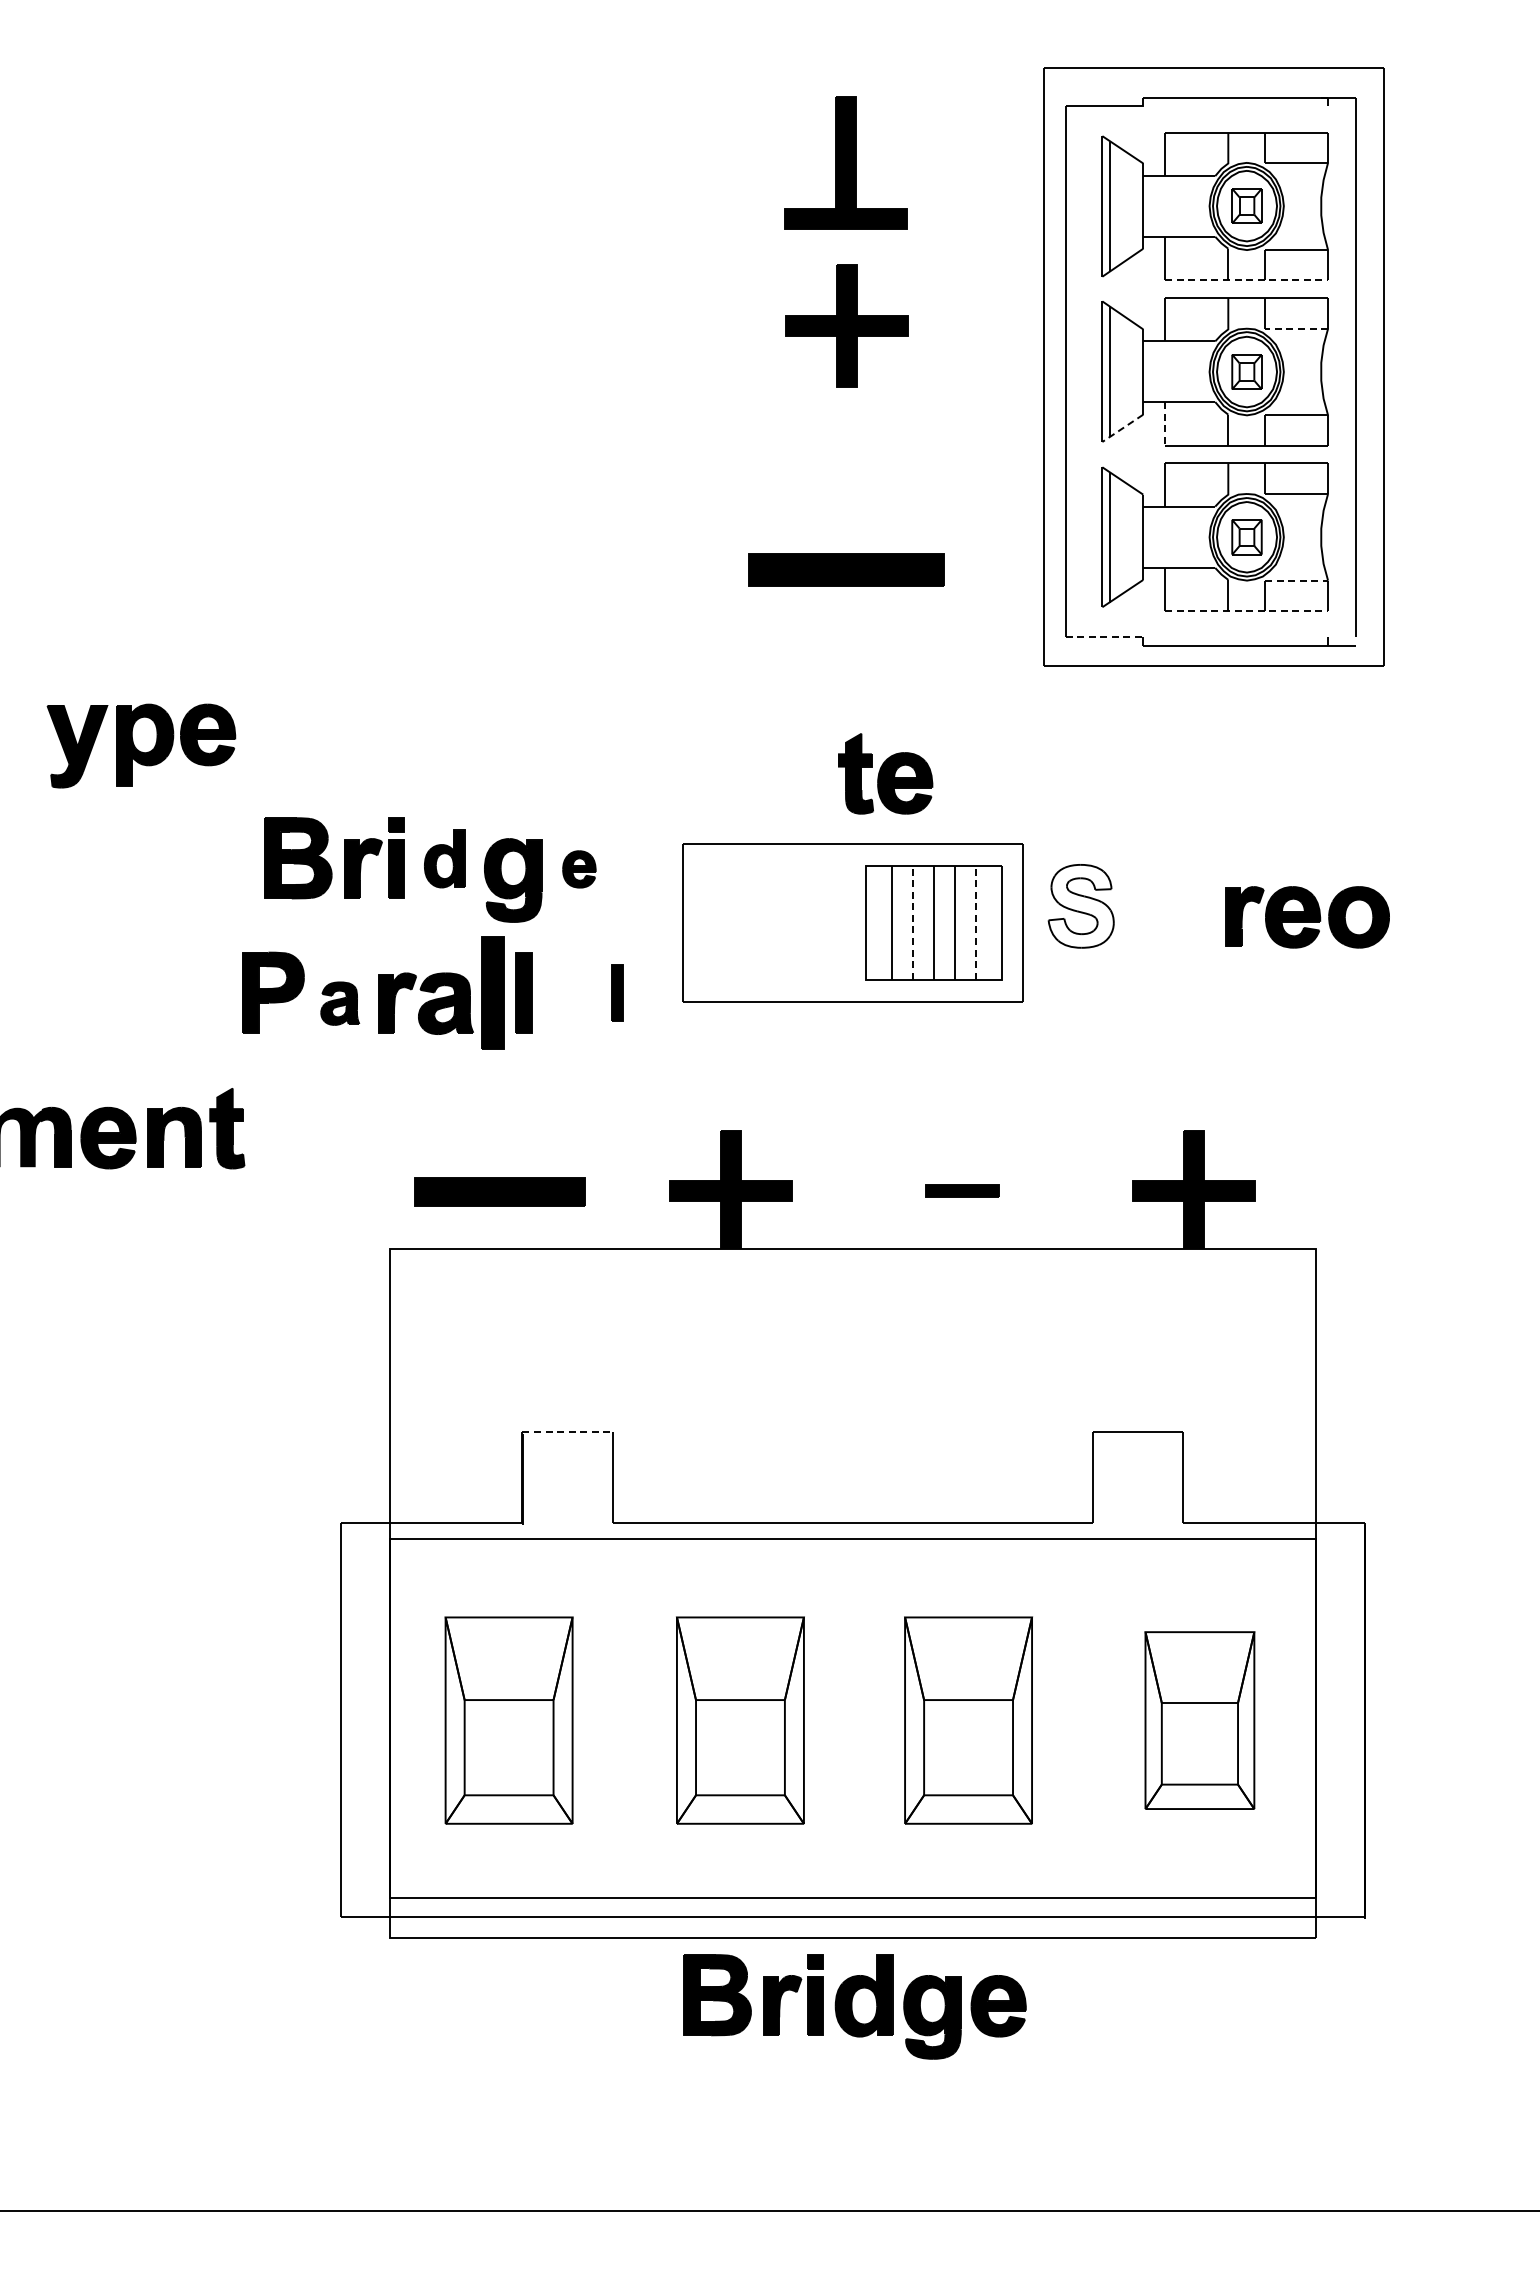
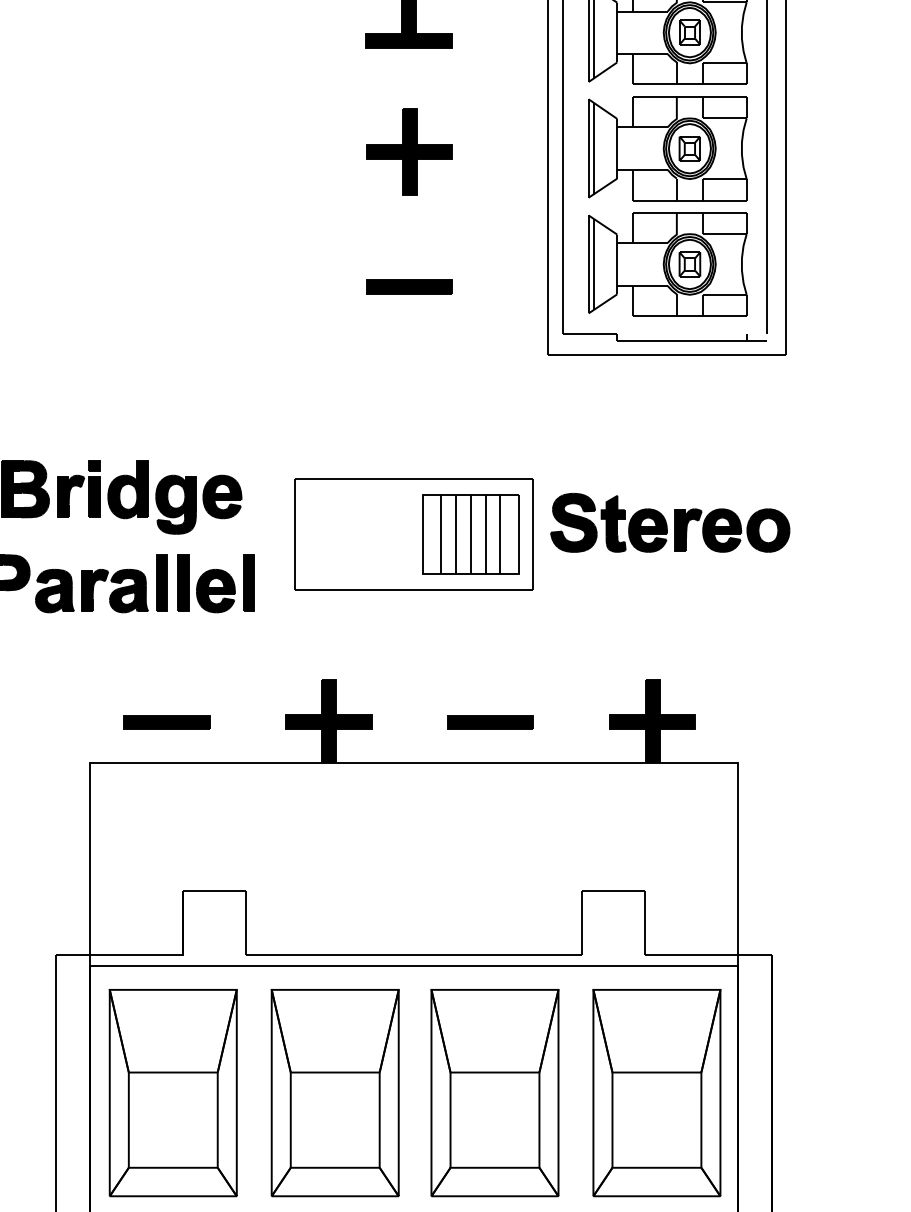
line: (1247, 280) -> (690, 84), dashed -> solid
part: (846, 325) -> (409, 151), moved
line: (1296, 328) -> (724, 118), dashed -> solid
line: (1165, 424) -> (632, 185), dashed -> solid
line: (1122, 428) -> (602, 188), dashed -> solid
part: (845, 568) -> (408, 286), size x0.62
line: (1297, 580) -> (725, 294), dashed -> solid
line: (1247, 611) -> (690, 316), dashed -> solid
line: (1104, 637) -> (590, 334), dashed -> solid
part: (885, 773) -> (634, 523), moved
part: (444, 858) -> (128, 489), size x1.43
part: (579, 869) -> (222, 497), size x1.67
fill: (1080, 905) -> (573, 522), added
line: (912, 922) -> (455, 534), dashed -> solid
line: (976, 922) -> (500, 534), dashed -> solid
part: (492, 992) -> (161, 583), size x0.71
part: (617, 992) -> (249, 583), size x1.43
part: (340, 1003) -> (55, 590), size x1.43
part: (570, 1003) -> (216, 590), added
part: (499, 1190) -> (166, 721), size x0.71
part: (962, 1190) -> (490, 721), size x1.67
line: (568, 1432) -> (214, 891), dashed -> solid
part: (508, 1720) -> (172, 1092), size x1.43
part: (740, 1720) -> (335, 1092), size x1.43
part: (968, 1720) -> (494, 1092), size x1.43
part: (1199, 1720) -> (656, 1092), size x1.67

